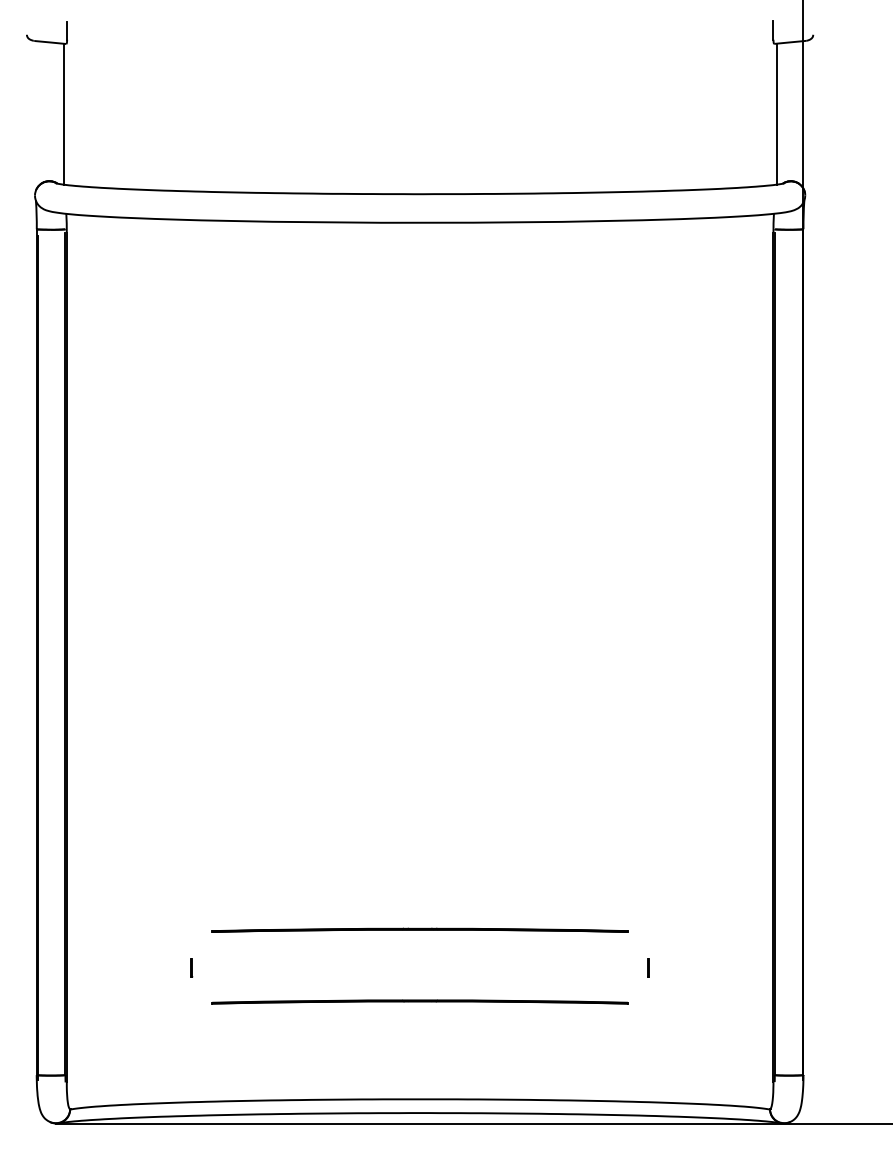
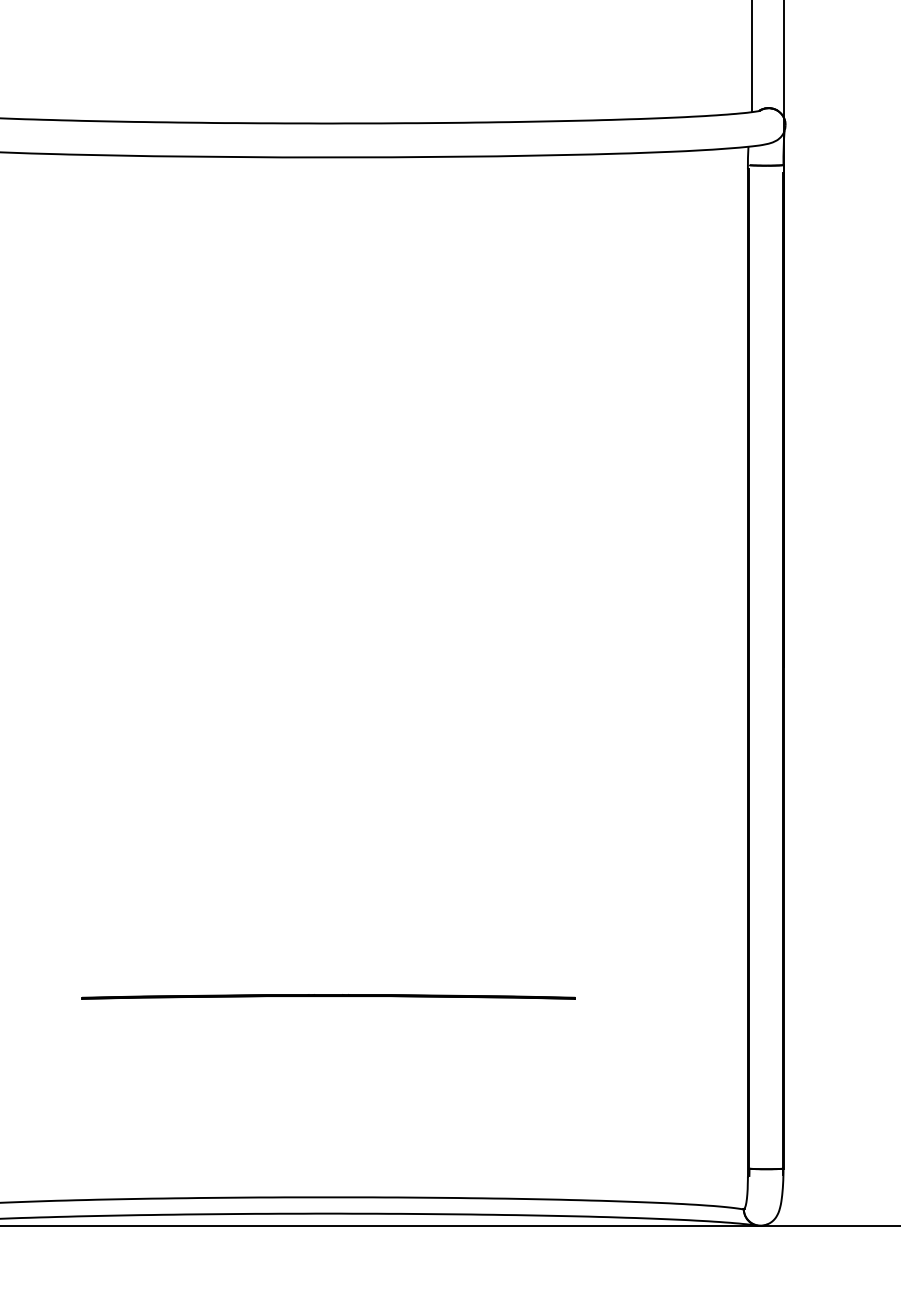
line: (191, 967) -> (57, 1040), removed
line: (648, 967) -> (599, 1040), removed
part: (419, 1001) -> (327, 1081), removed

